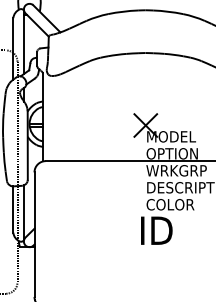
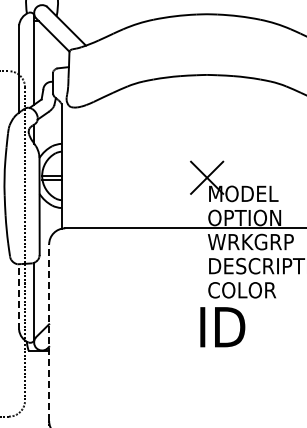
line: (13, 209) -> (19, 297), solid -> dashed
line: (34, 234) -> (49, 332), solid -> dashed

